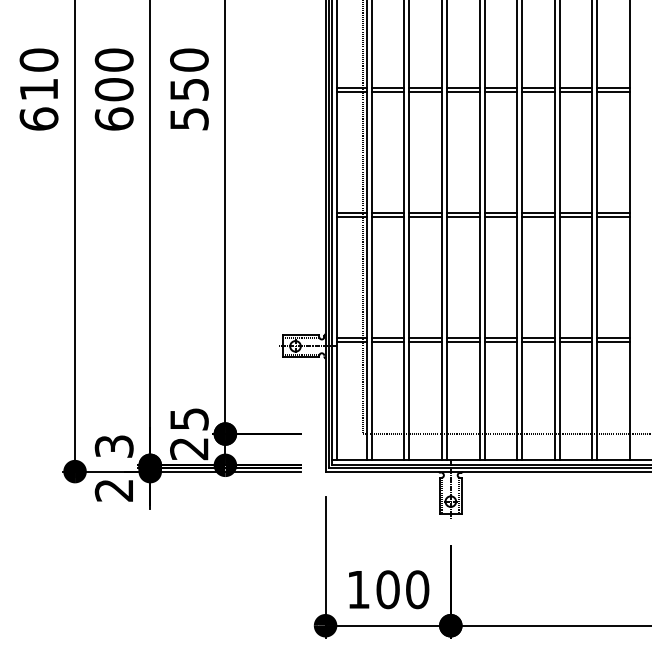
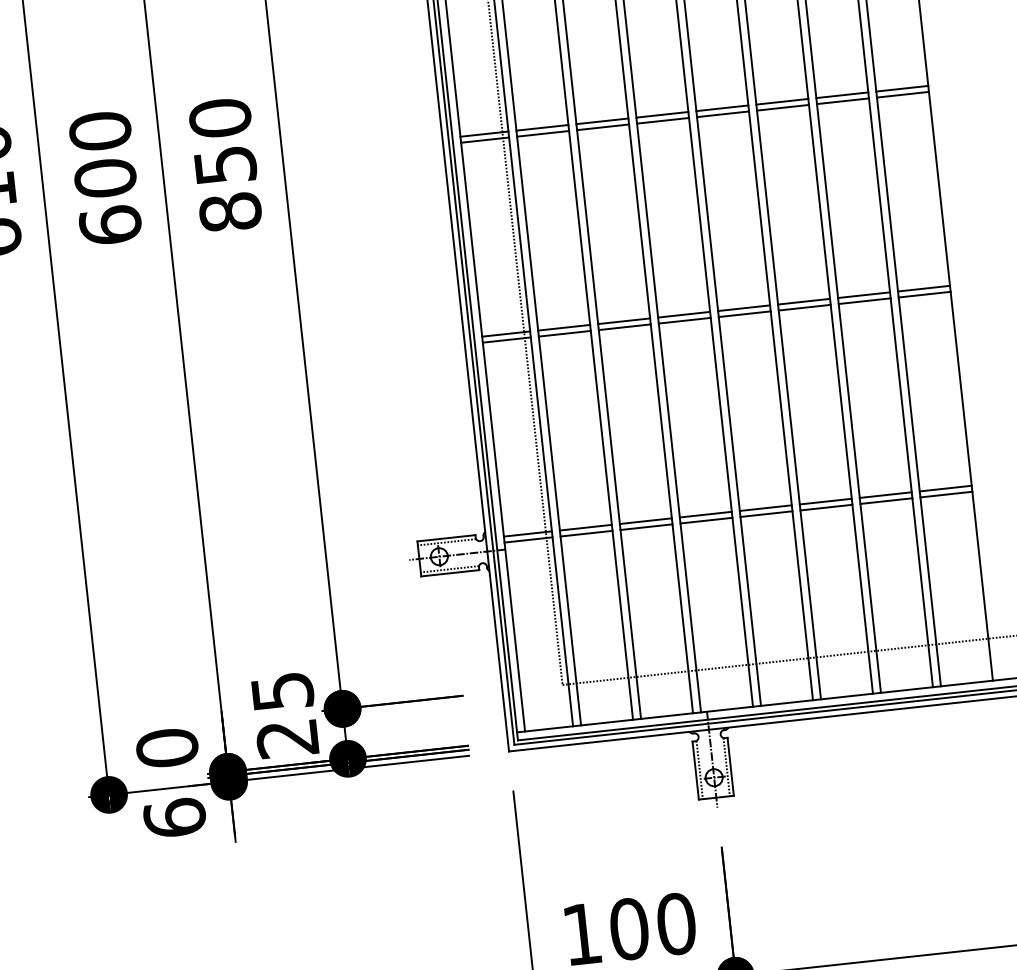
text: (189, 118) -> (230, 211), 550 -> 850
text: (113, 446) -> (166, 748), 3 -> 0
text: (113, 489) -> (173, 816), 2 -> 6

